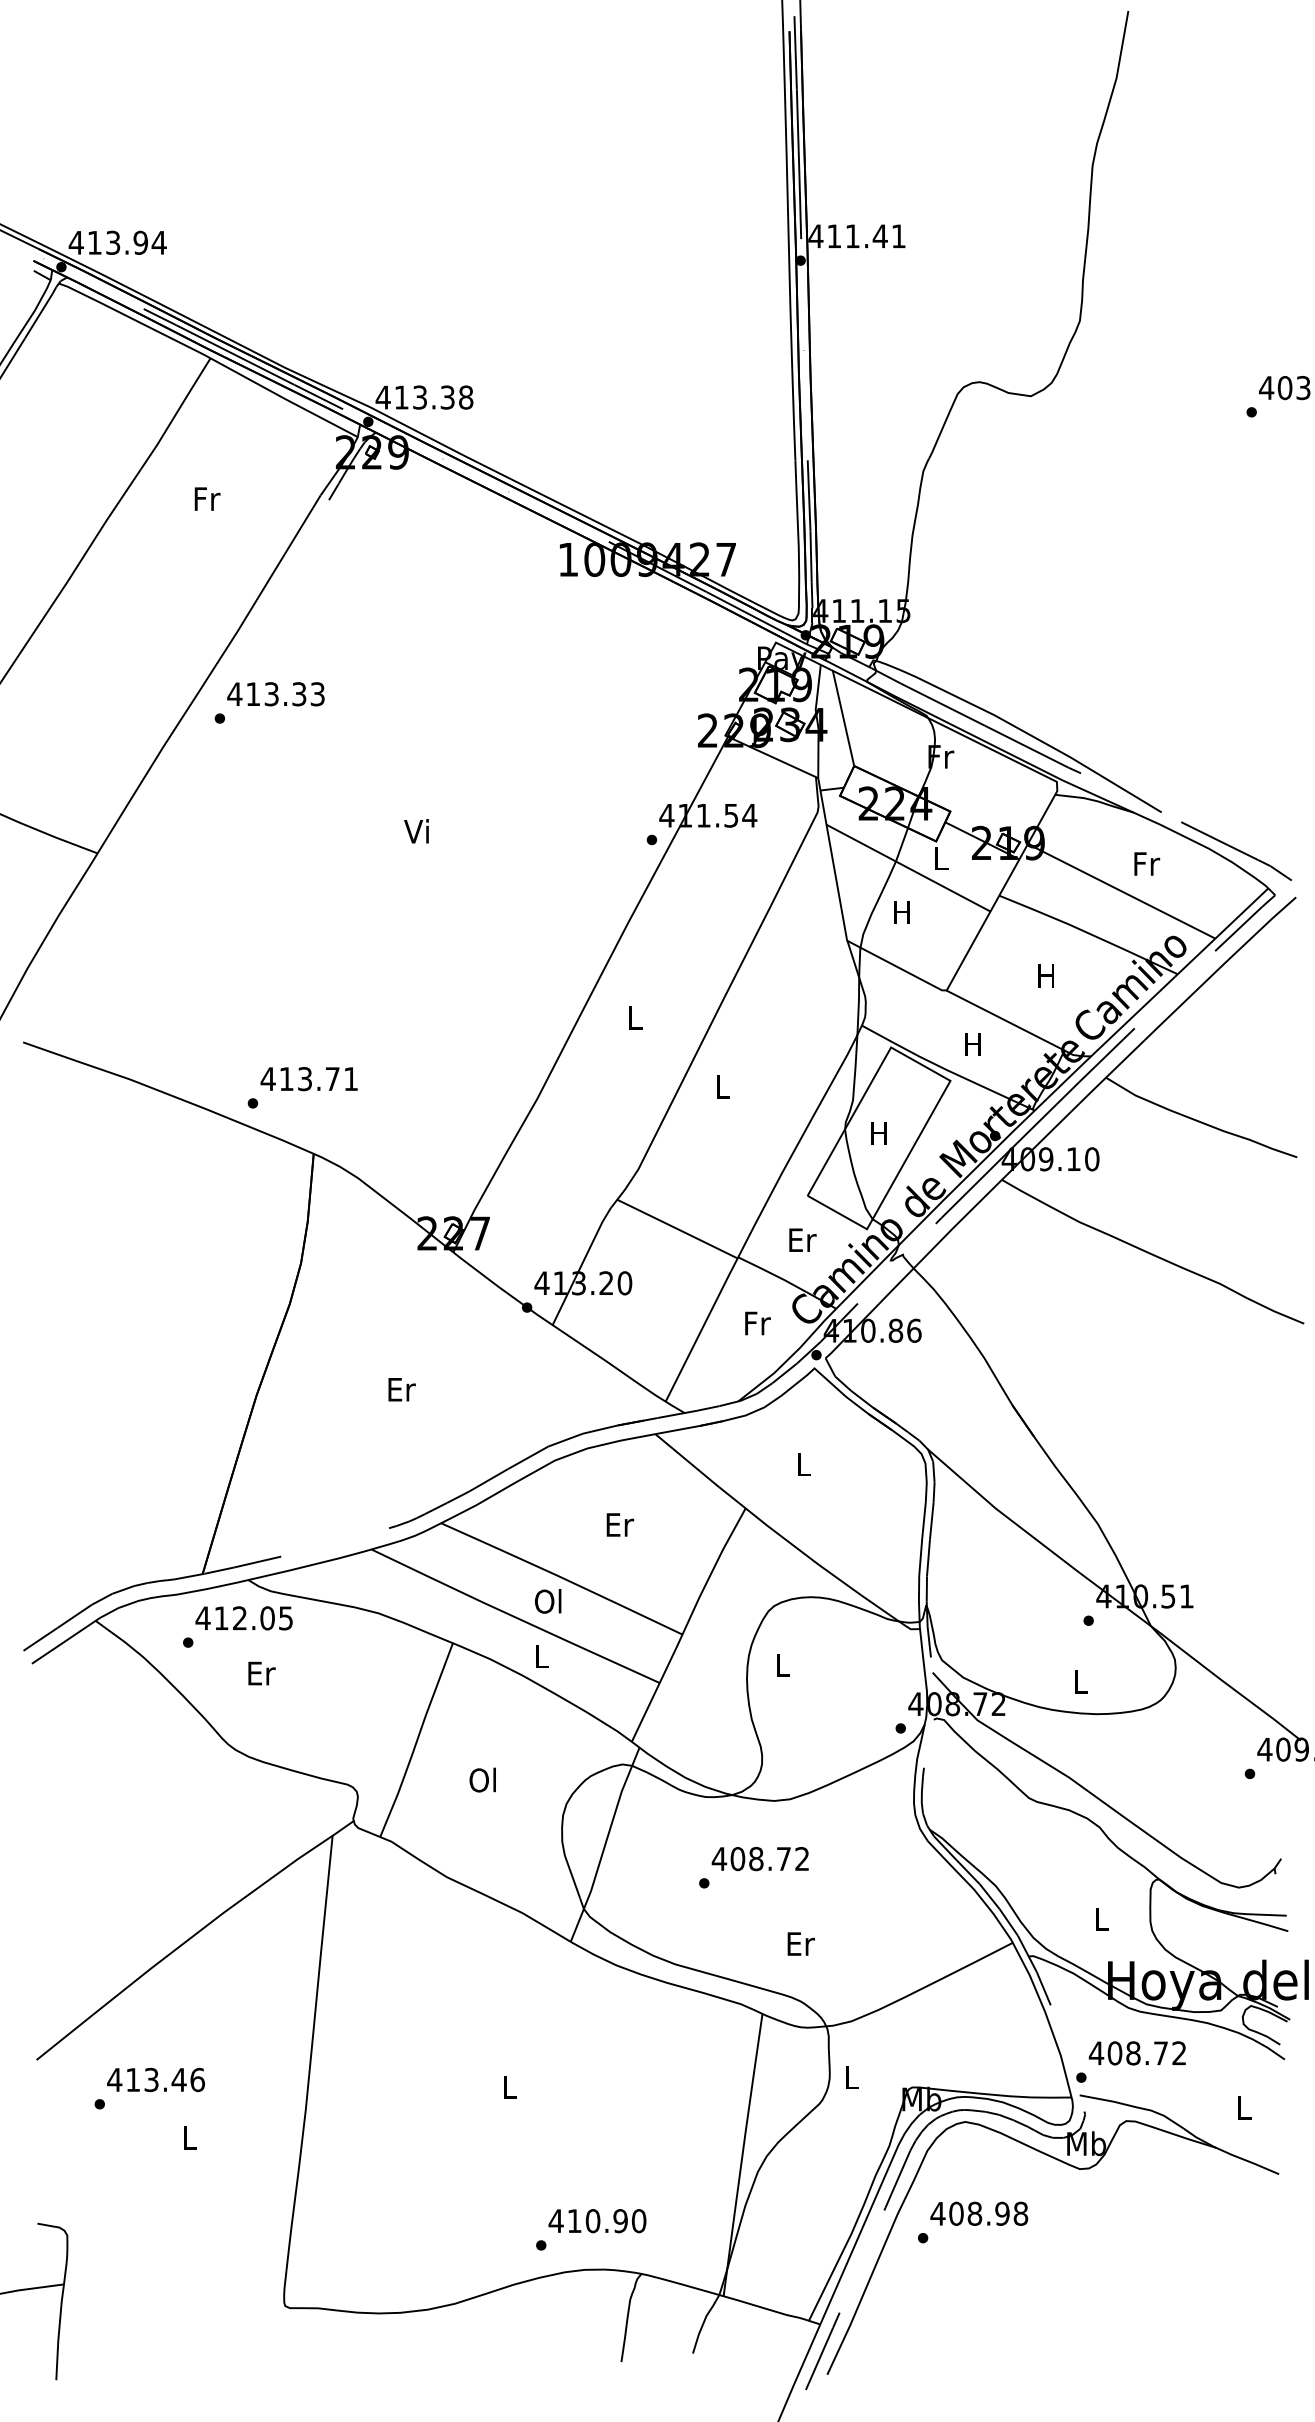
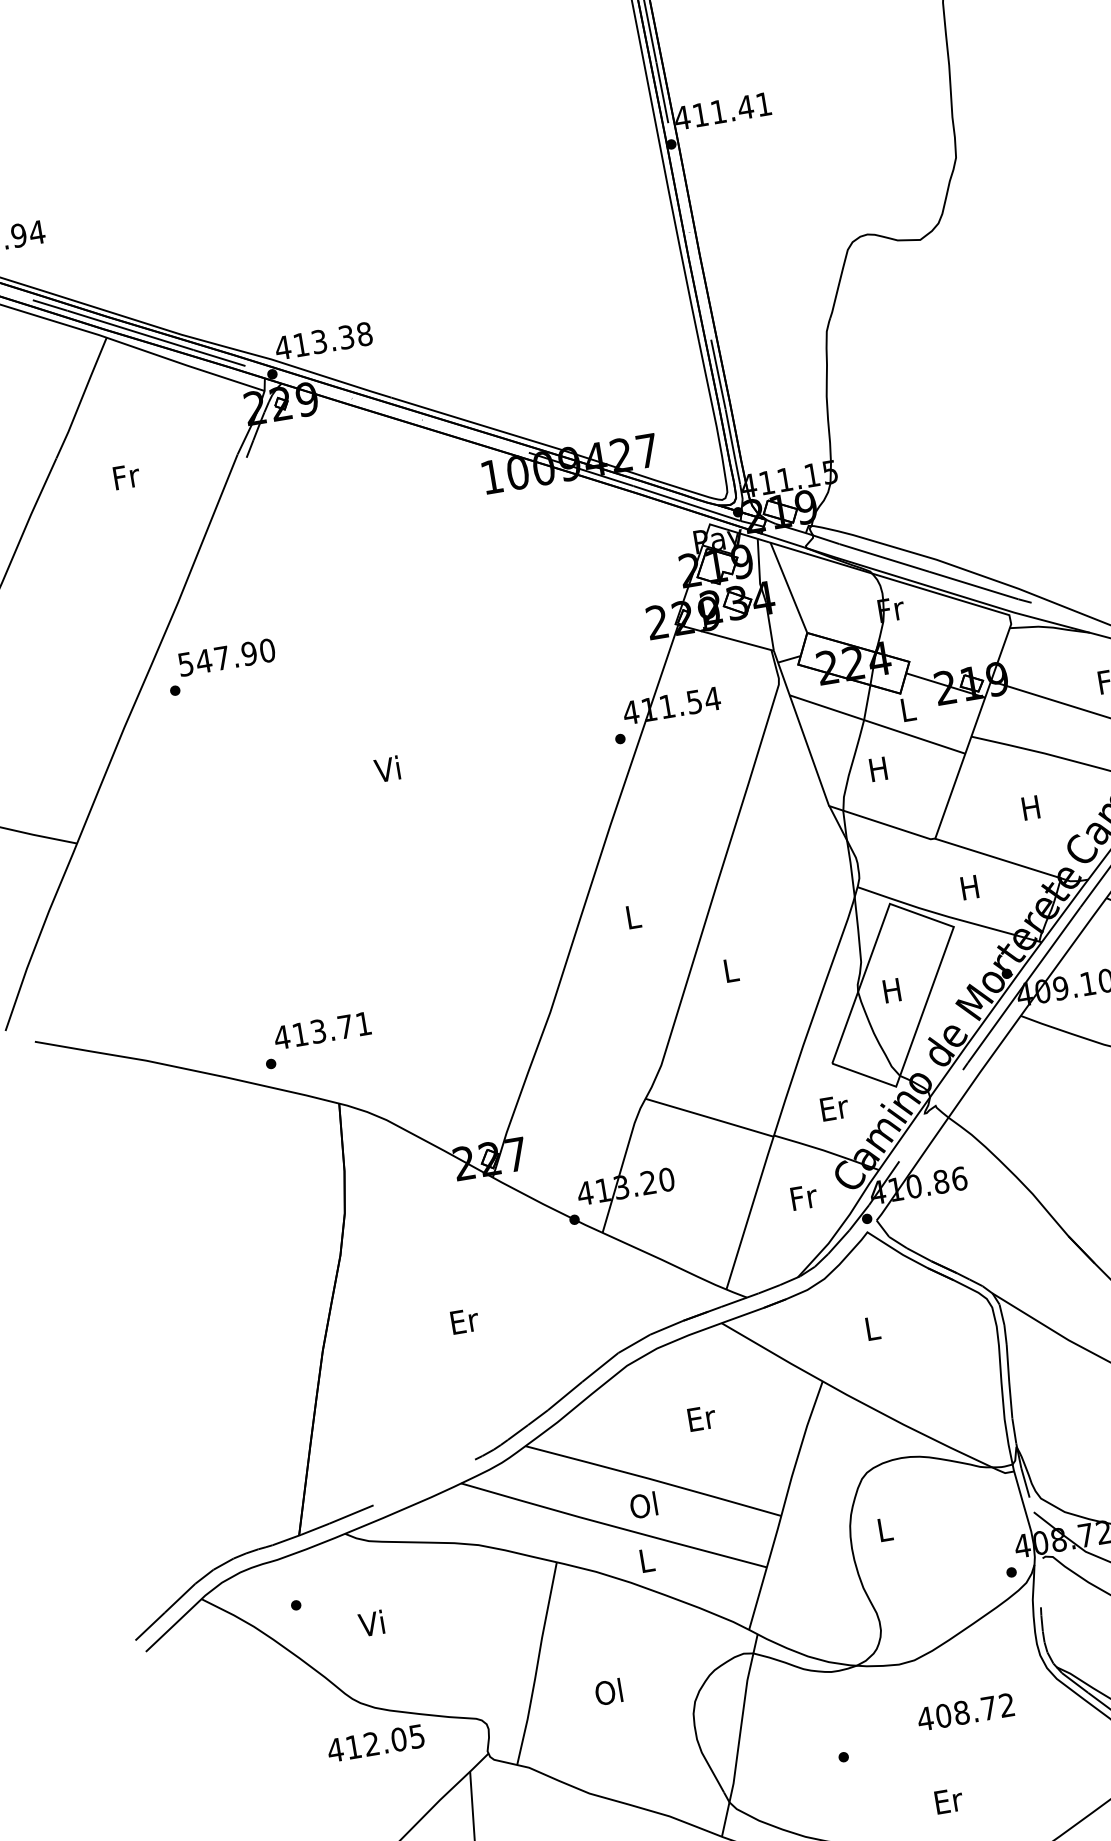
text: (276, 694) -> (226, 657), 413.33 -> 547.90
text: (243, 1618) -> (375, 1743), moved
text: (261, 1672) -> (373, 1622), Er -> Vi
text: (759, 1859) -> (965, 1712), moved

